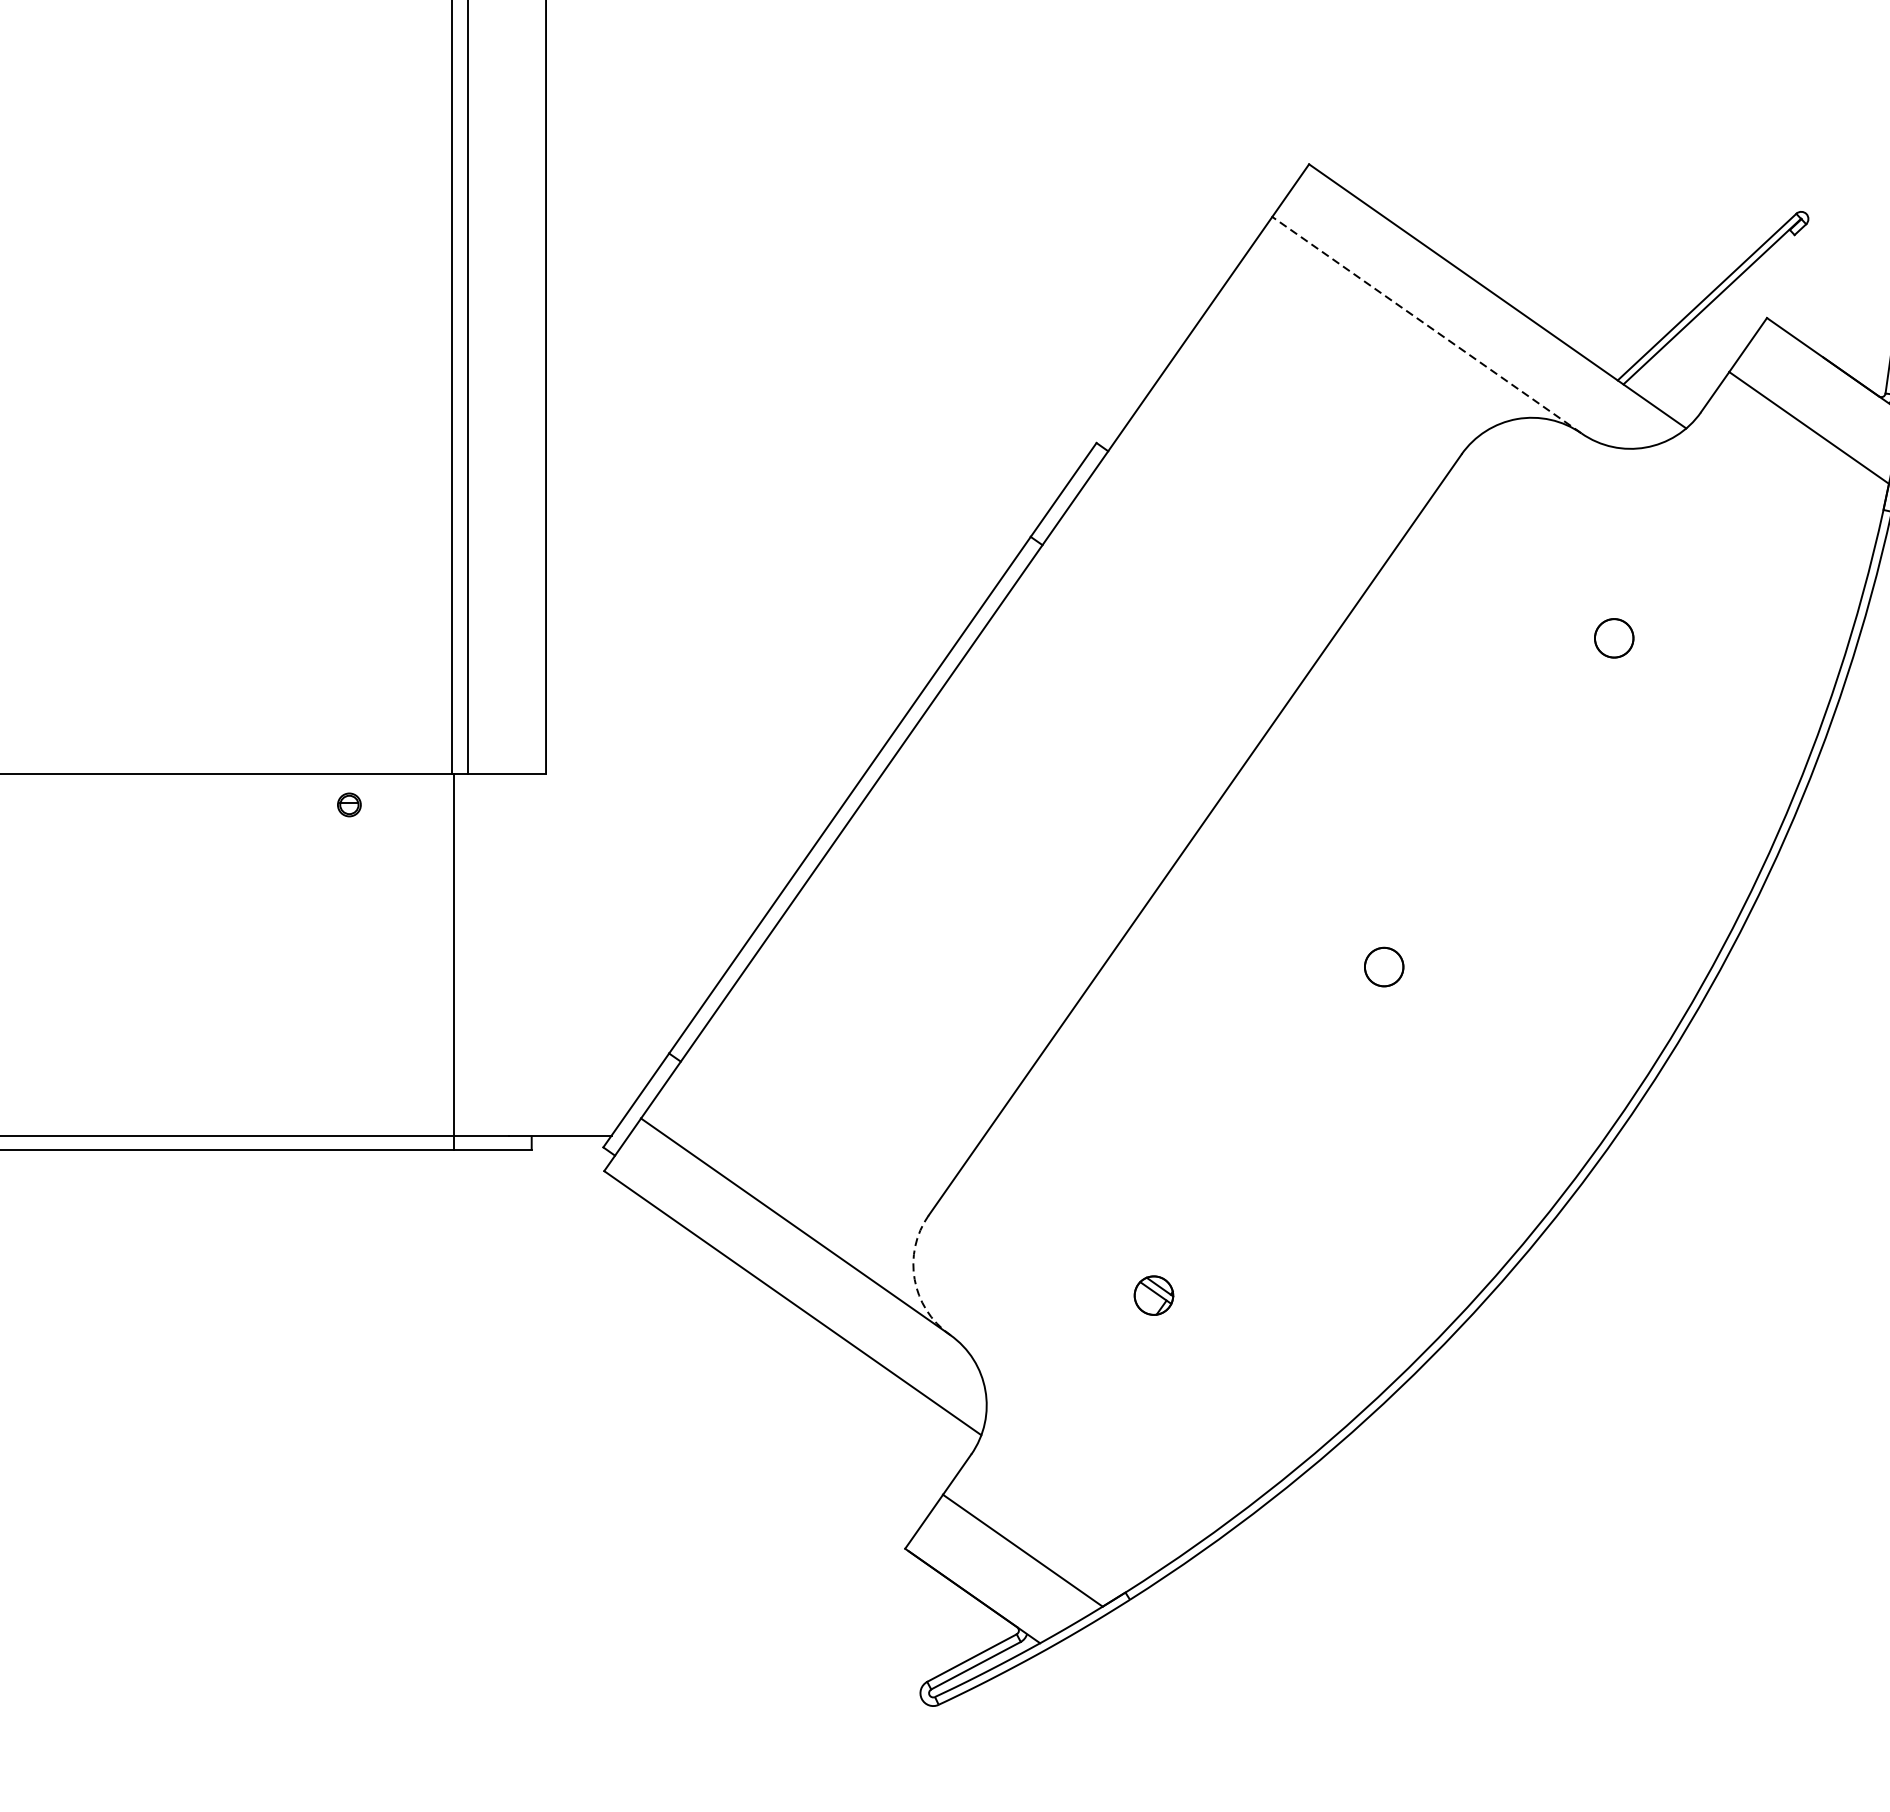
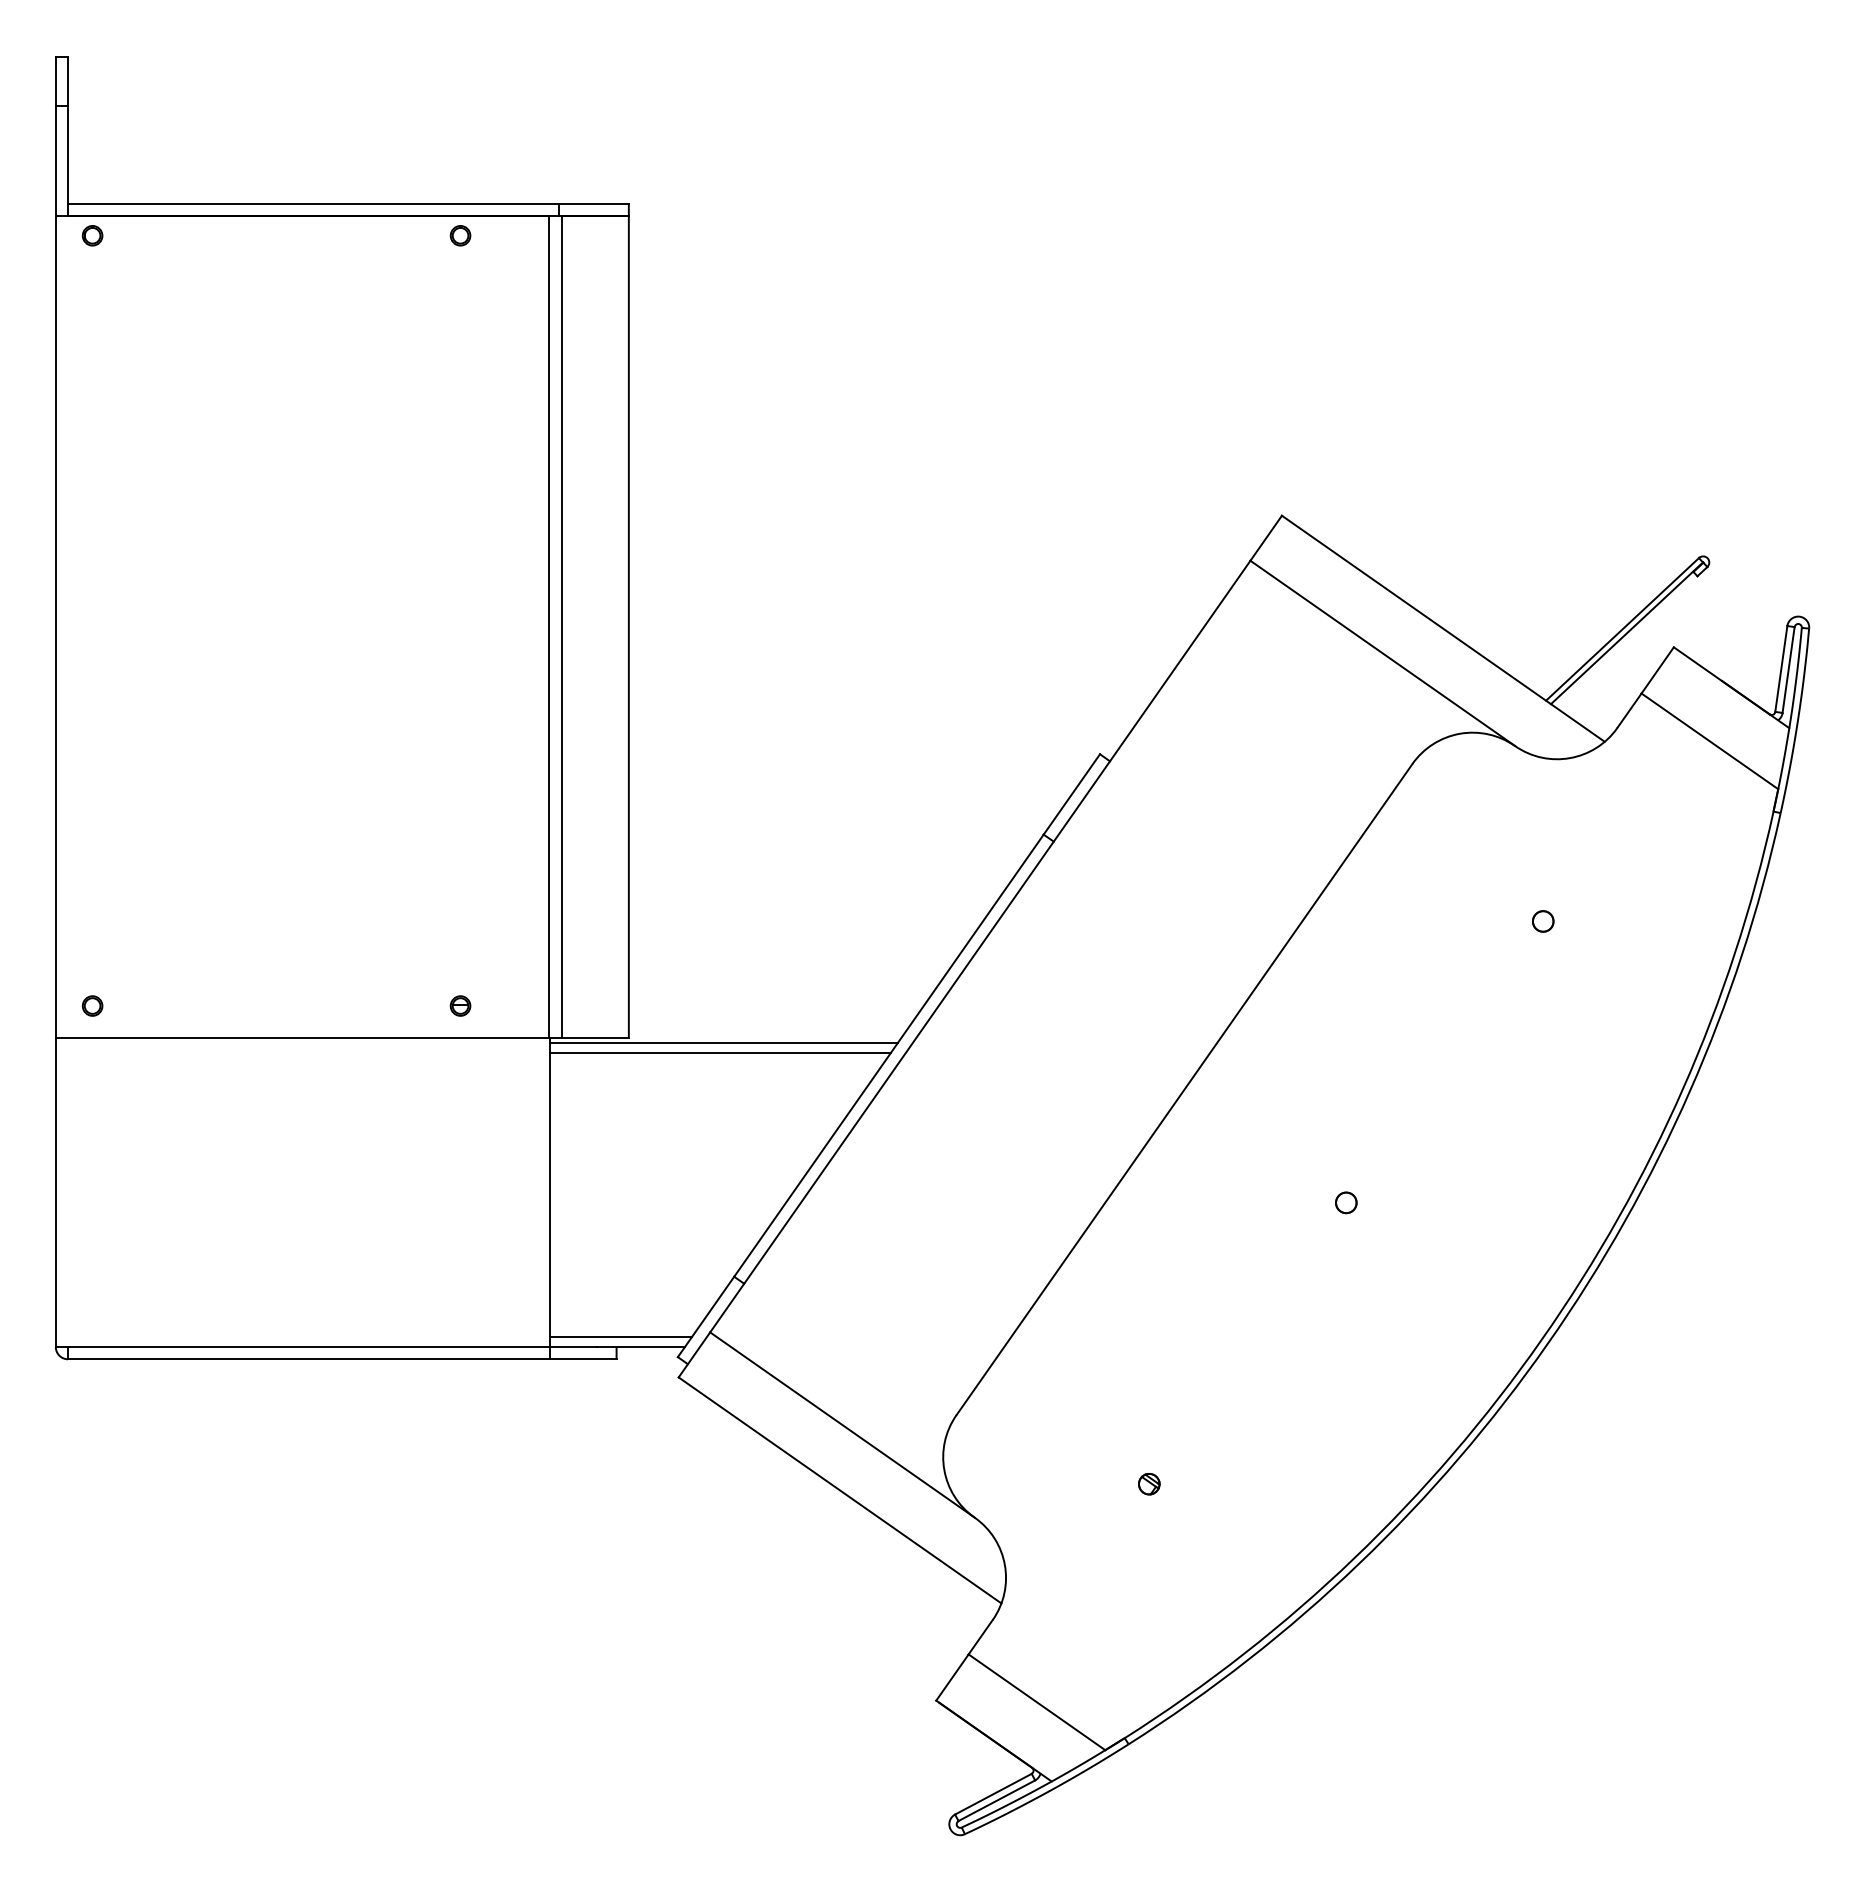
line: (1426, 325) -> (1382, 653), dashed -> solid
circle: (1614, 638) -> (1543, 921), size x0.62
line: (656, 779) -> (723, 1042), added
line: (653, 791) -> (720, 1052), added
part: (349, 804) -> (460, 1005), moved
part: (1384, 966) -> (1346, 1202), size x0.62
line: (536, 1124) -> (620, 1337), added
arc: (914, 1279) -> (944, 1470), dashed -> solid
part: (1154, 1296) -> (1149, 1484), size x0.62

